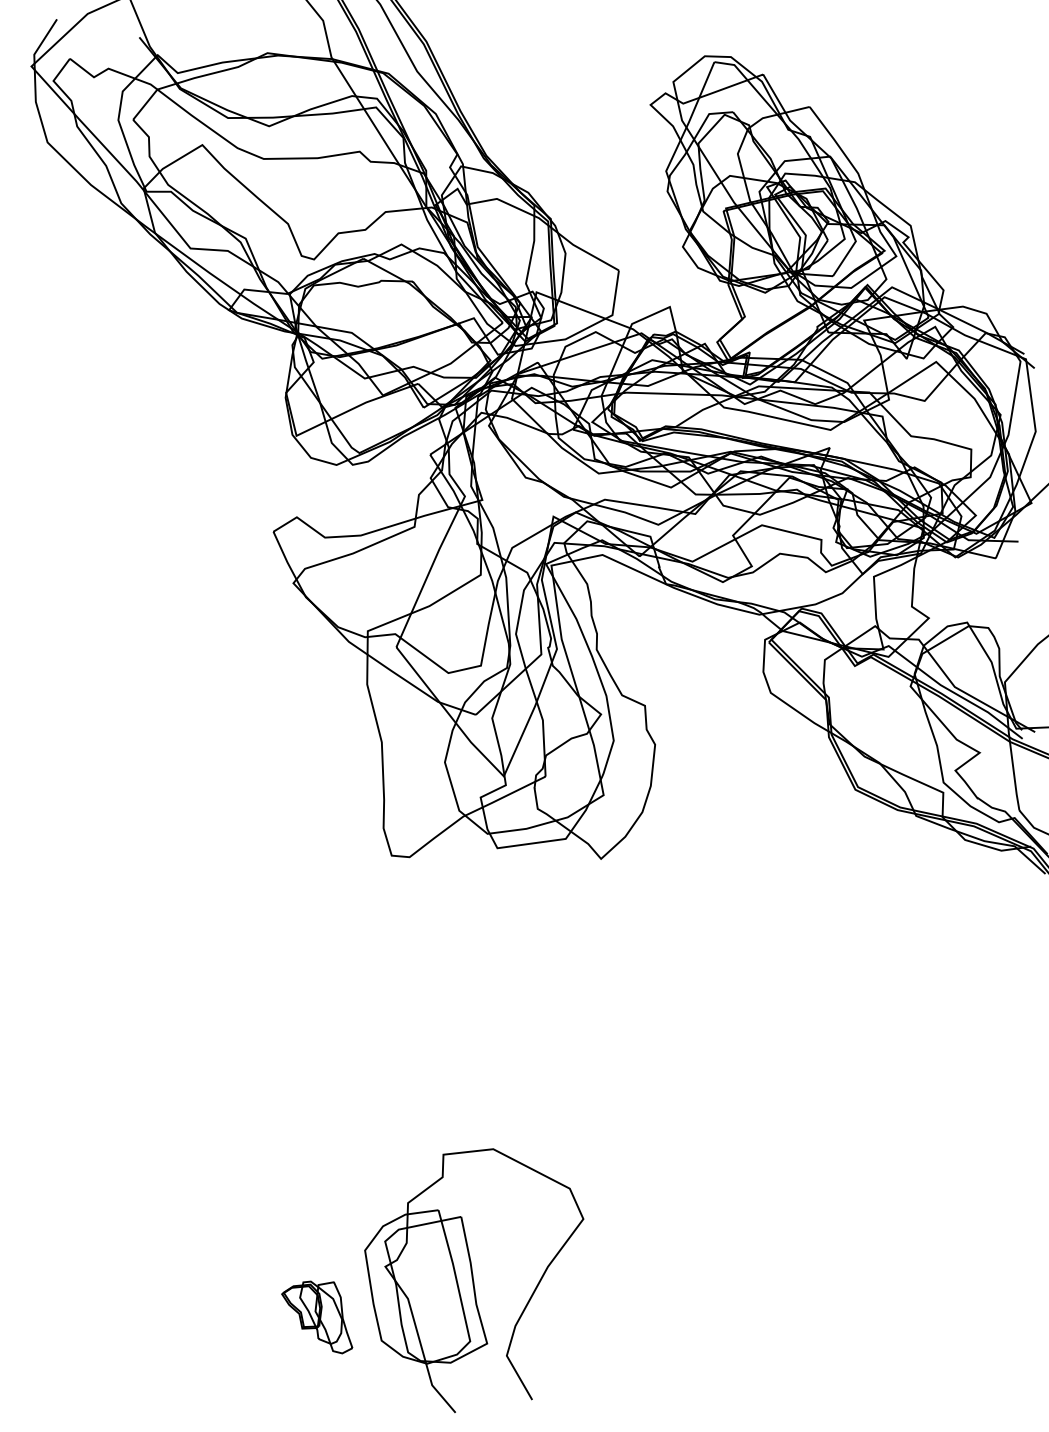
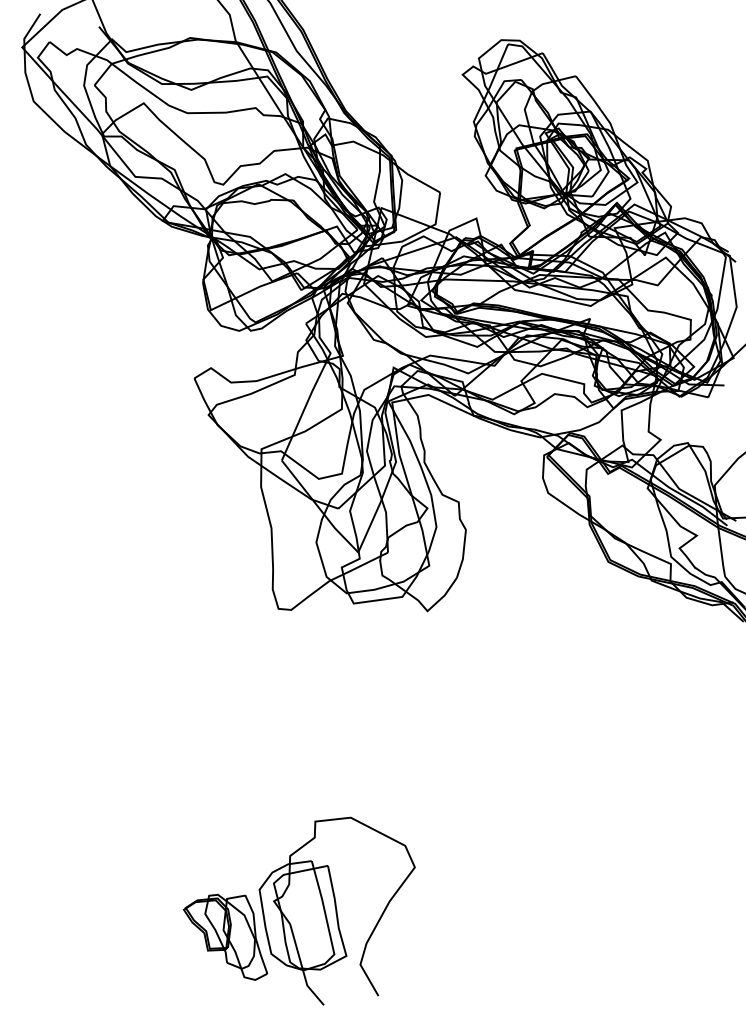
part: (317, 1317) -> (225, 937), size x1.67

